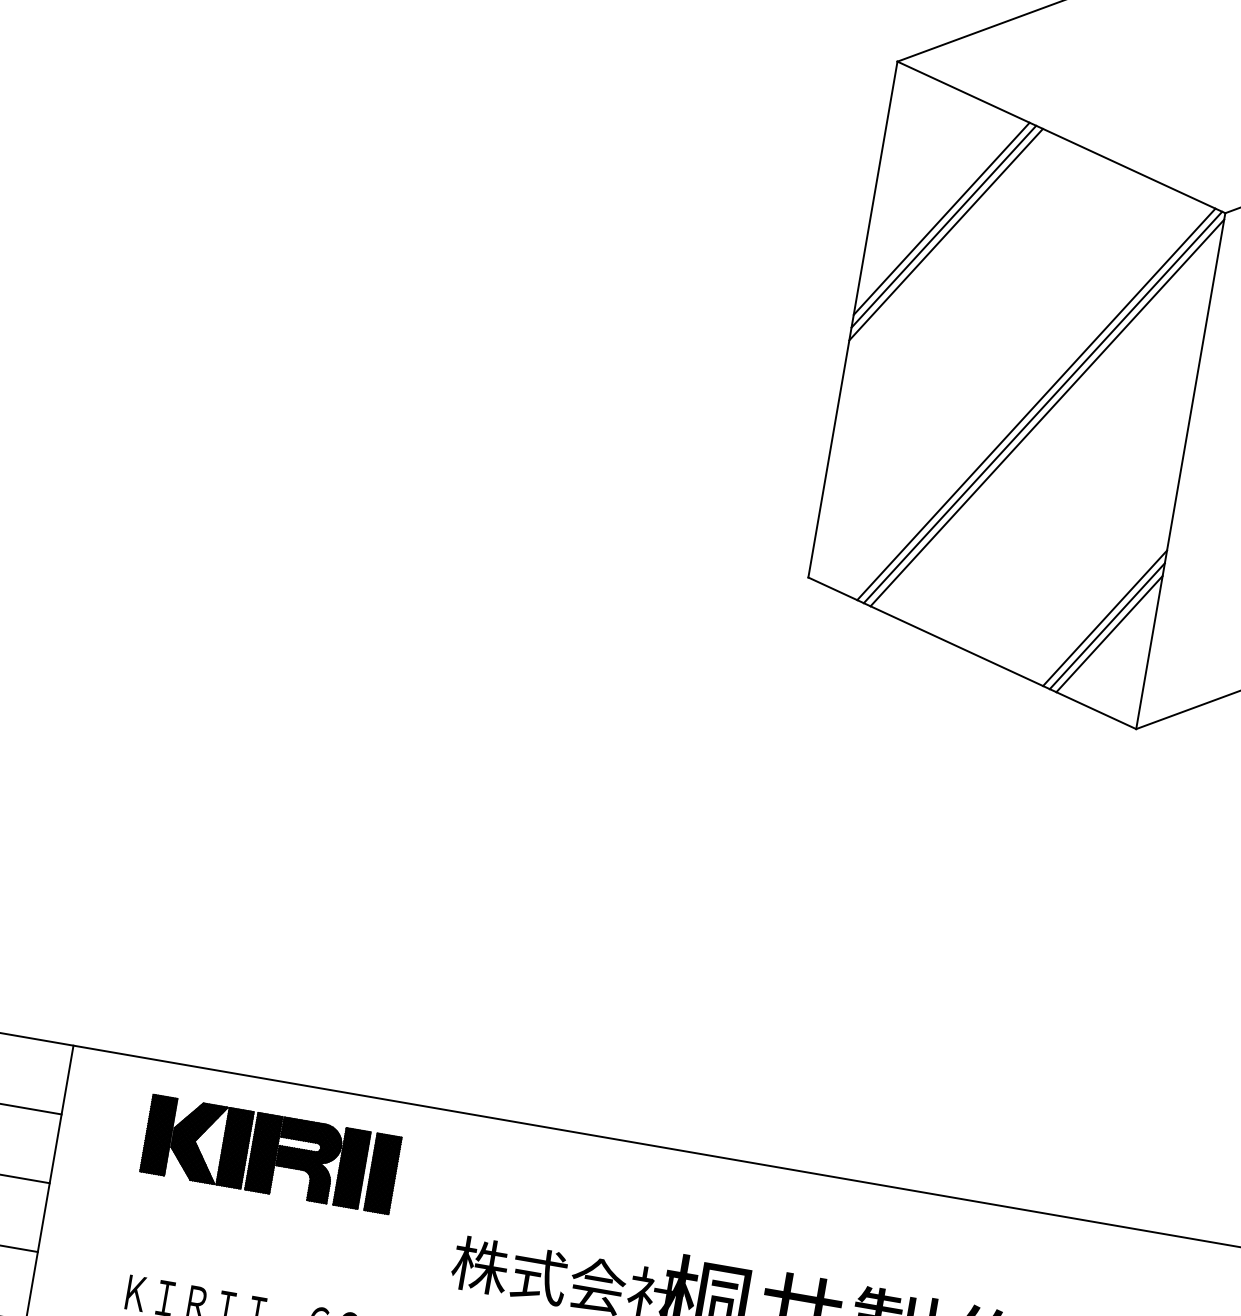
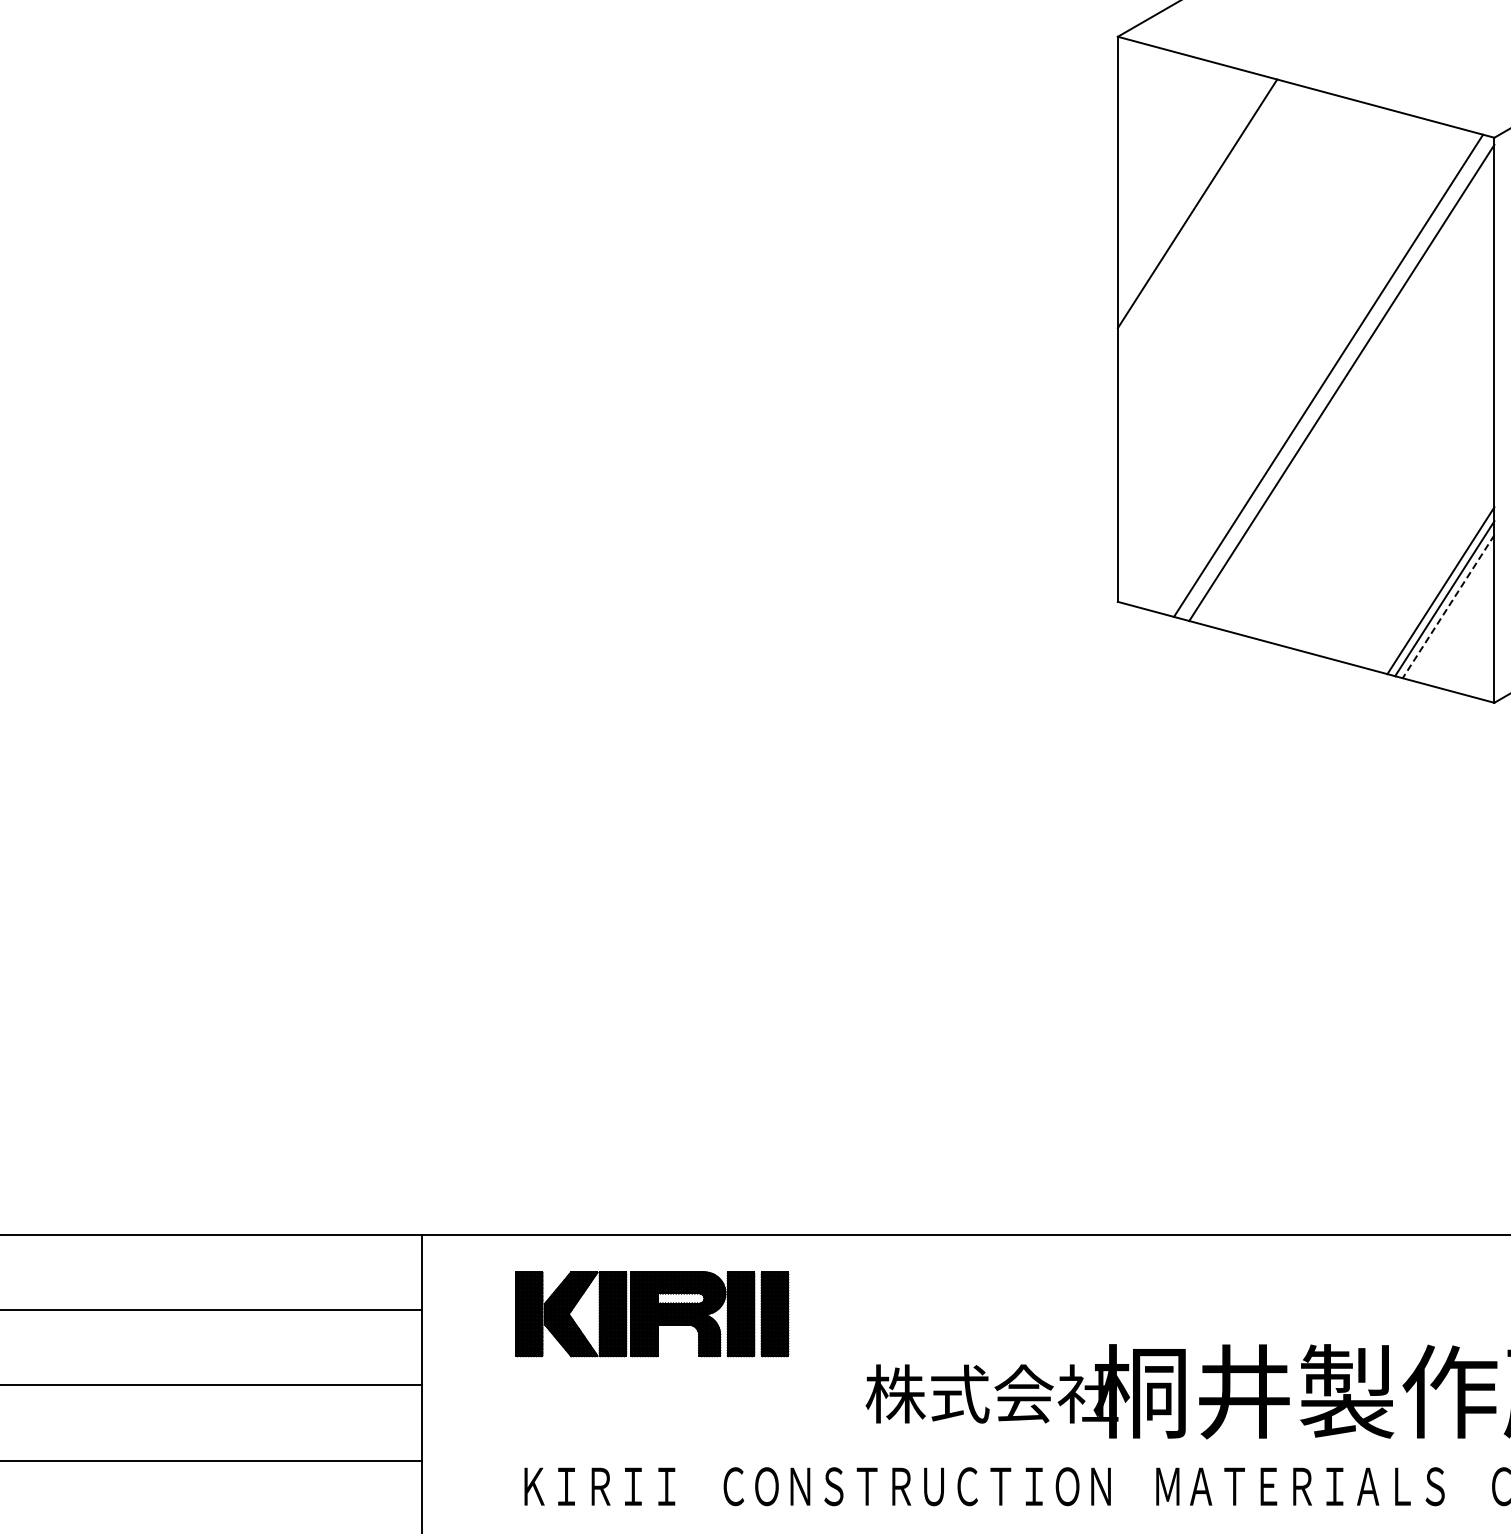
line: (941, 218) -> (1193, 195), removed
line: (945, 234) -> (1200, 211), removed
line: (1042, 407) -> (1335, 377), removed
line: (1109, 634) -> (1448, 607), solid -> dashed

